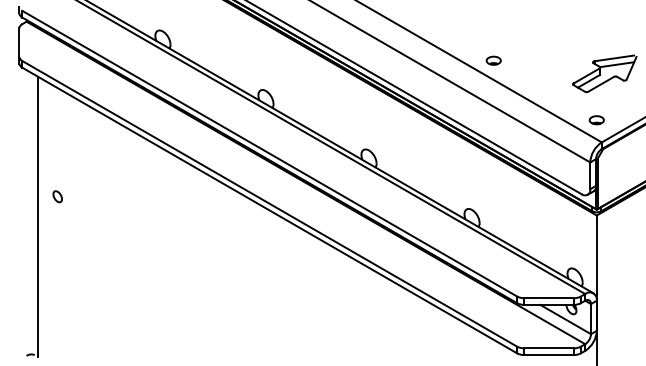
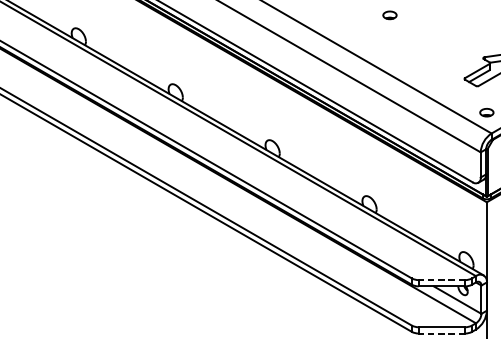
part: (493, 60) -> (389, 15), moved
line: (549, 298) -> (442, 280), solid -> dashed
line: (549, 355) -> (442, 333), solid -> dashed

